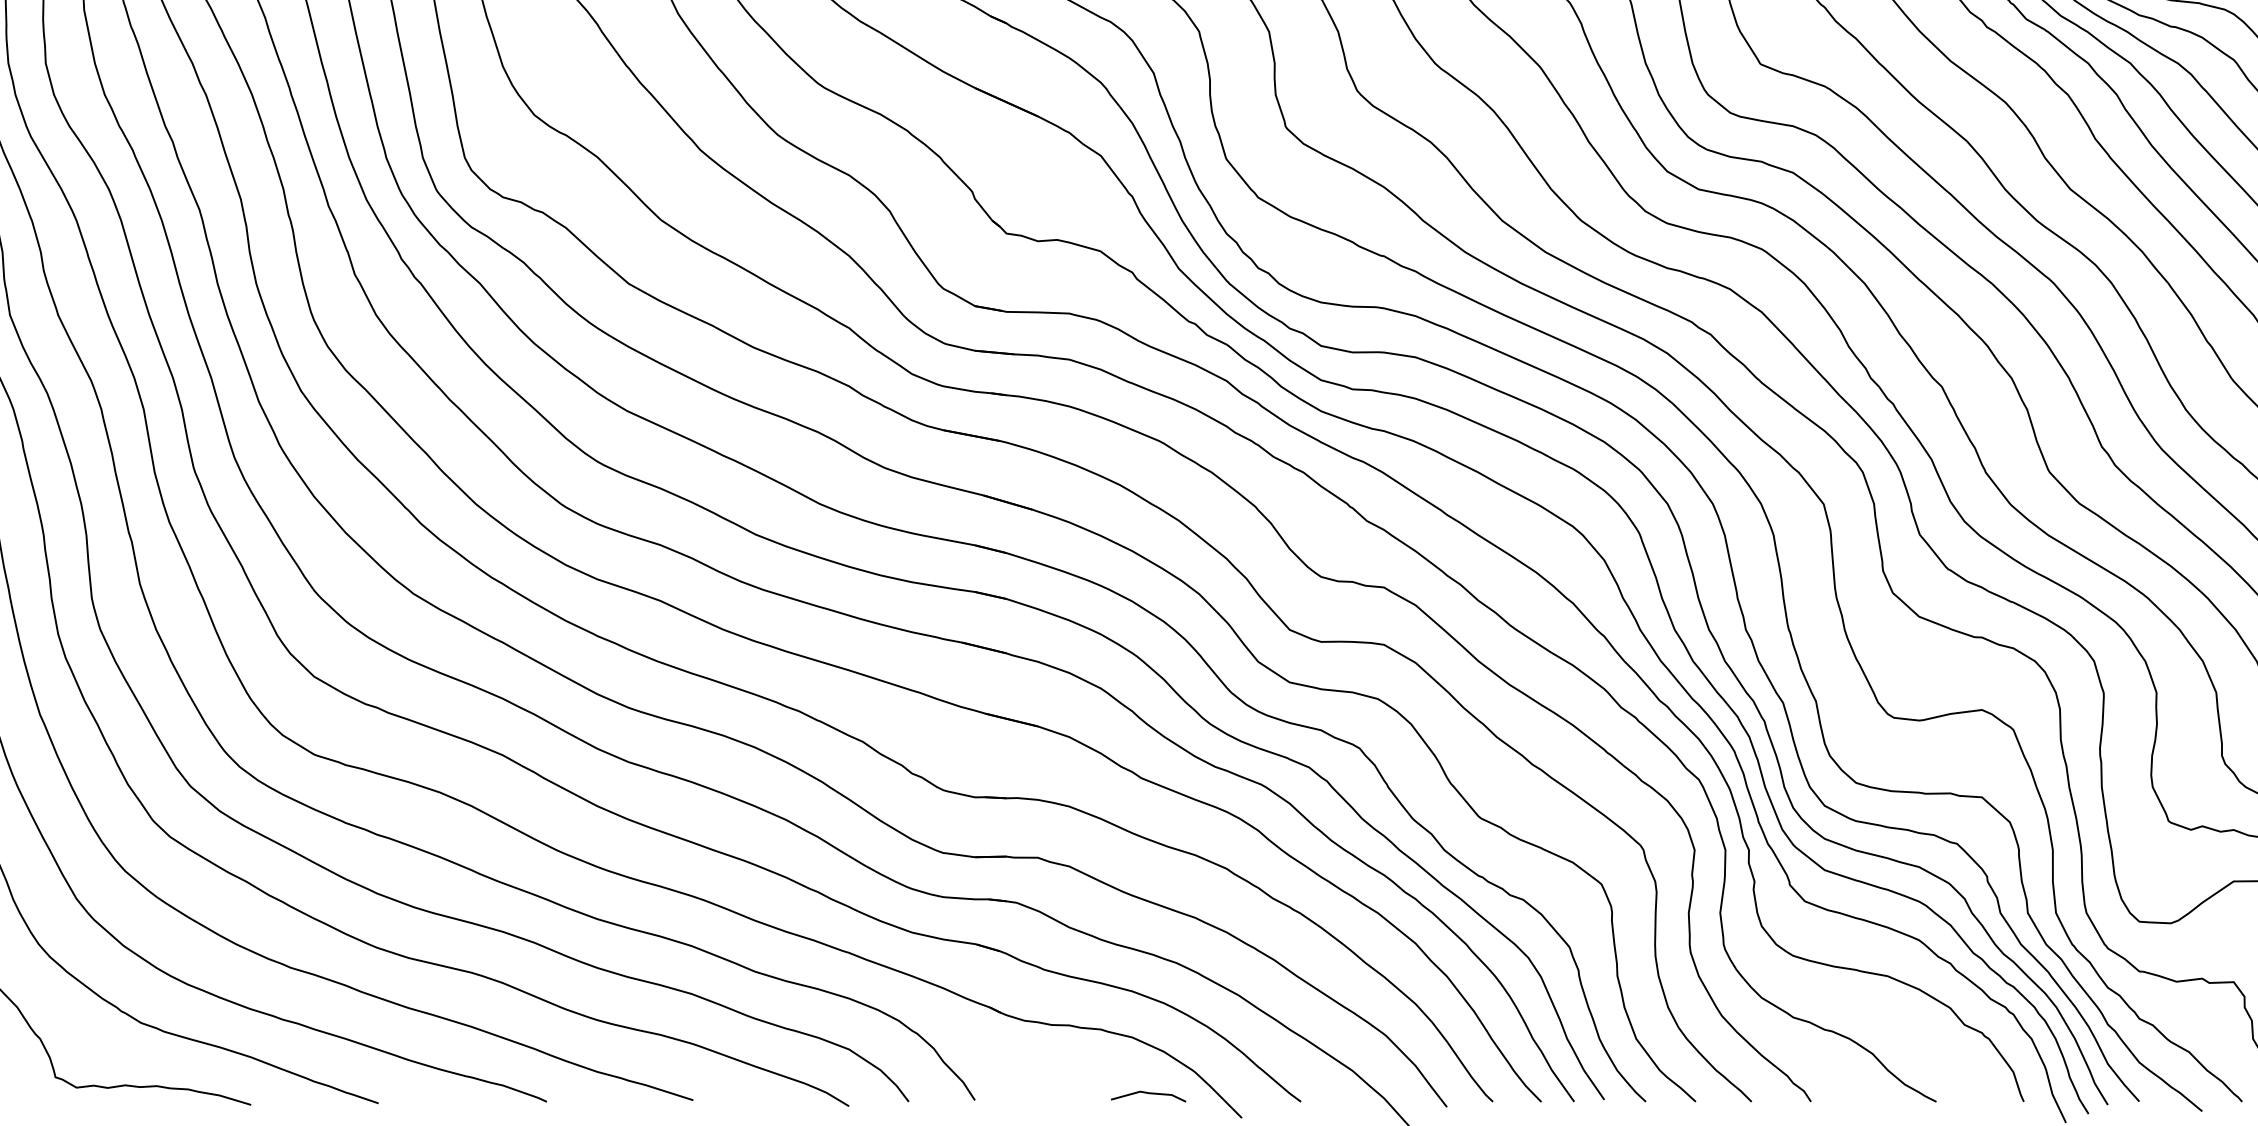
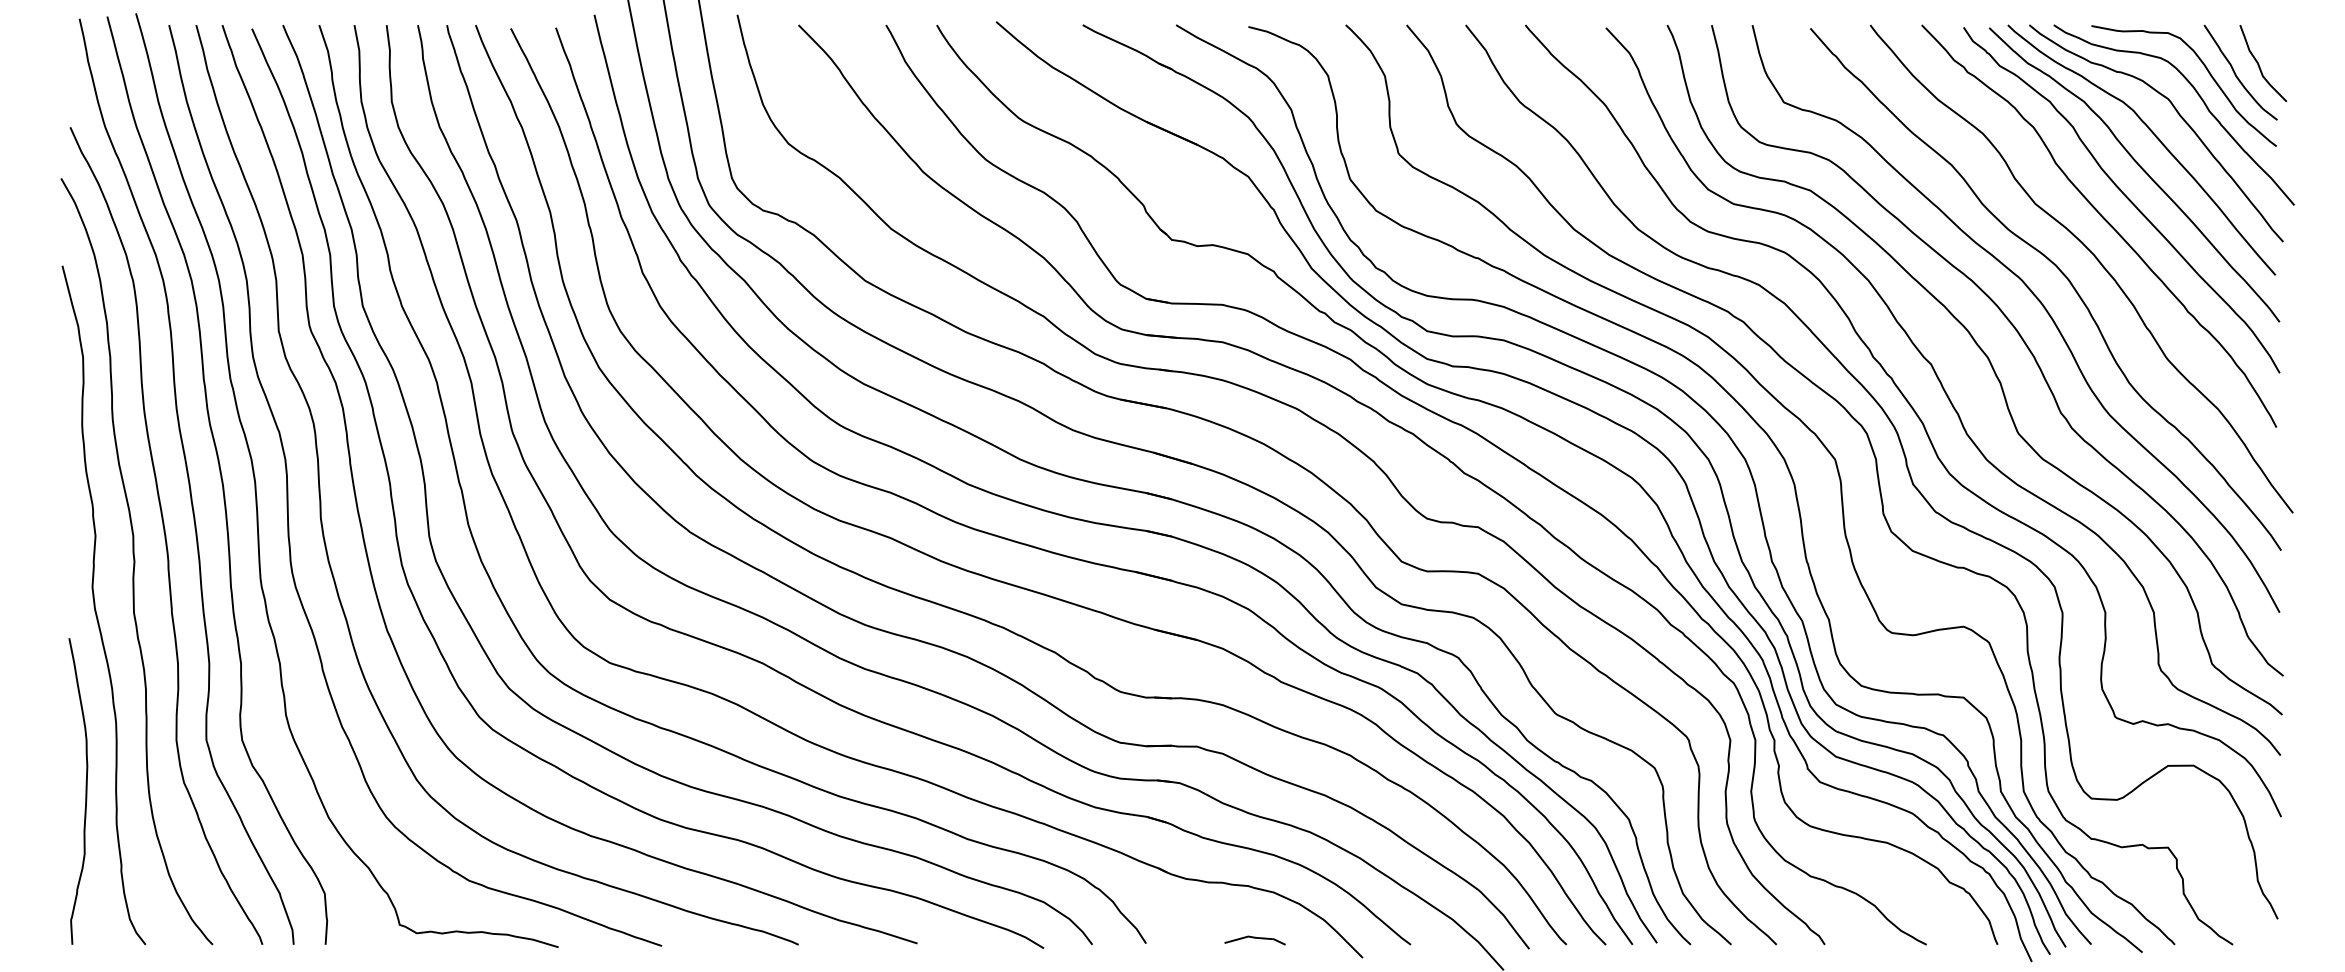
line: (1147, 1094) -> (1254, 938), moved

